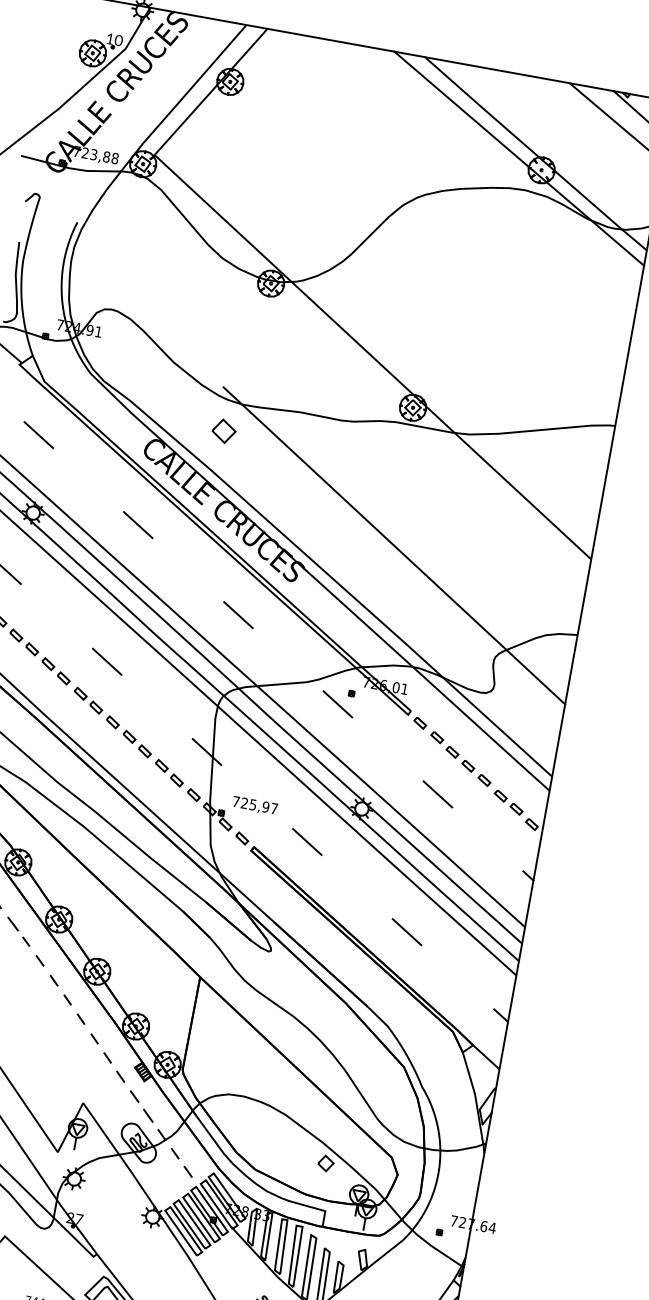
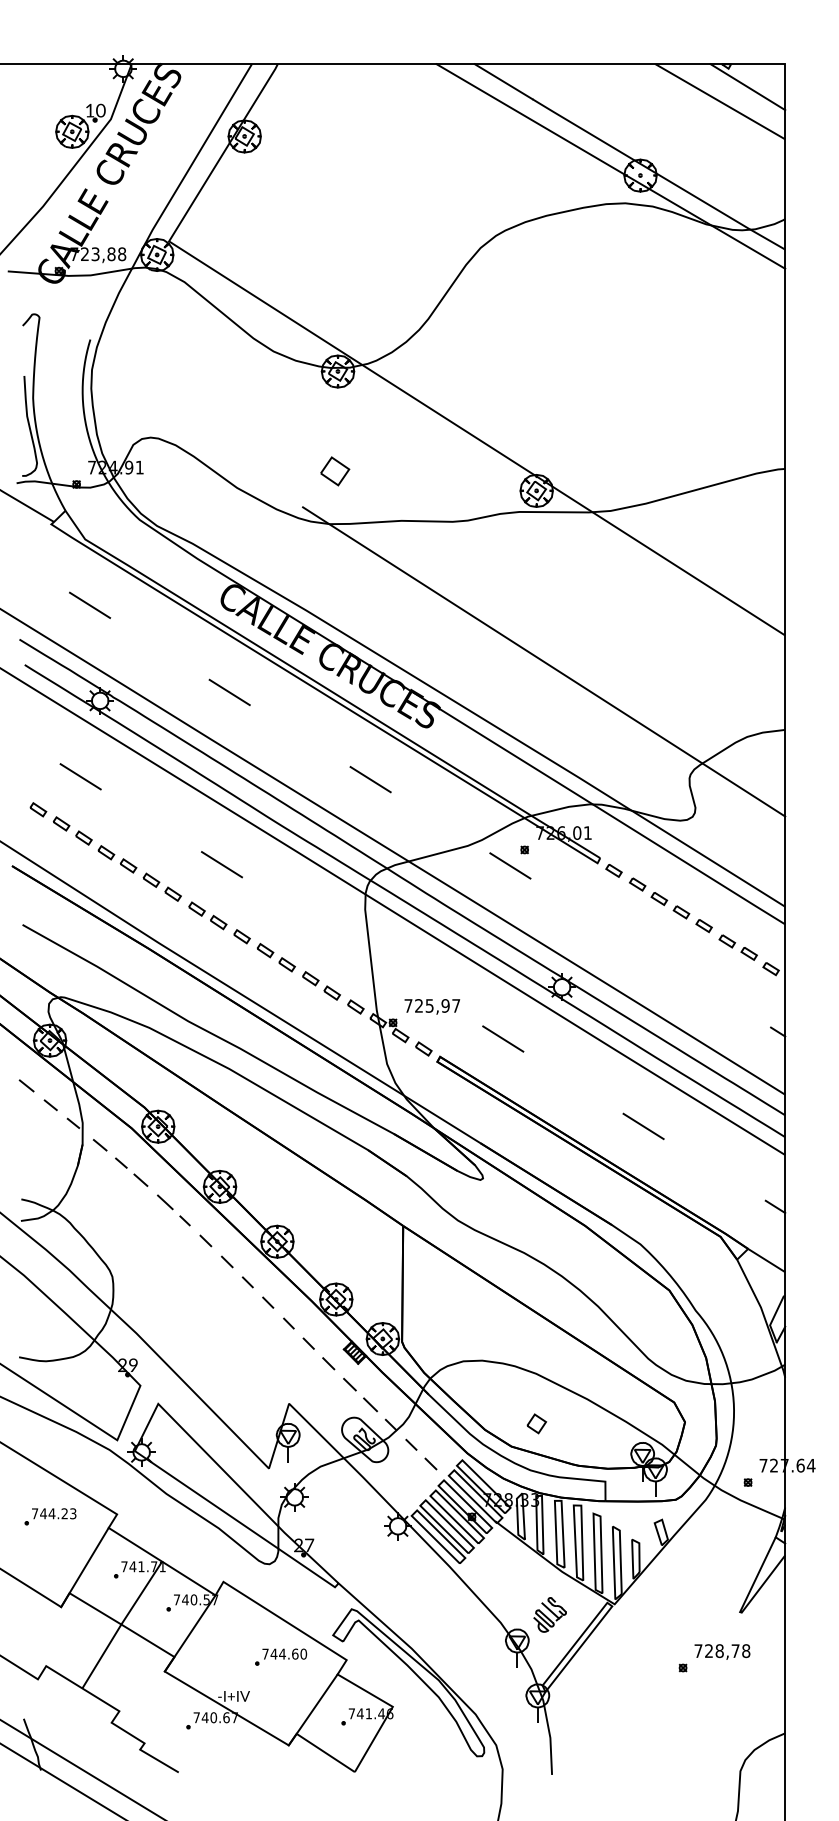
part: (224, 431) -> (335, 471), moved
line: (207, 751) -> (362, 951), removed
line: (437, 793) -> (650, 952), removed
part: (325, 1163) -> (536, 1423), moved

